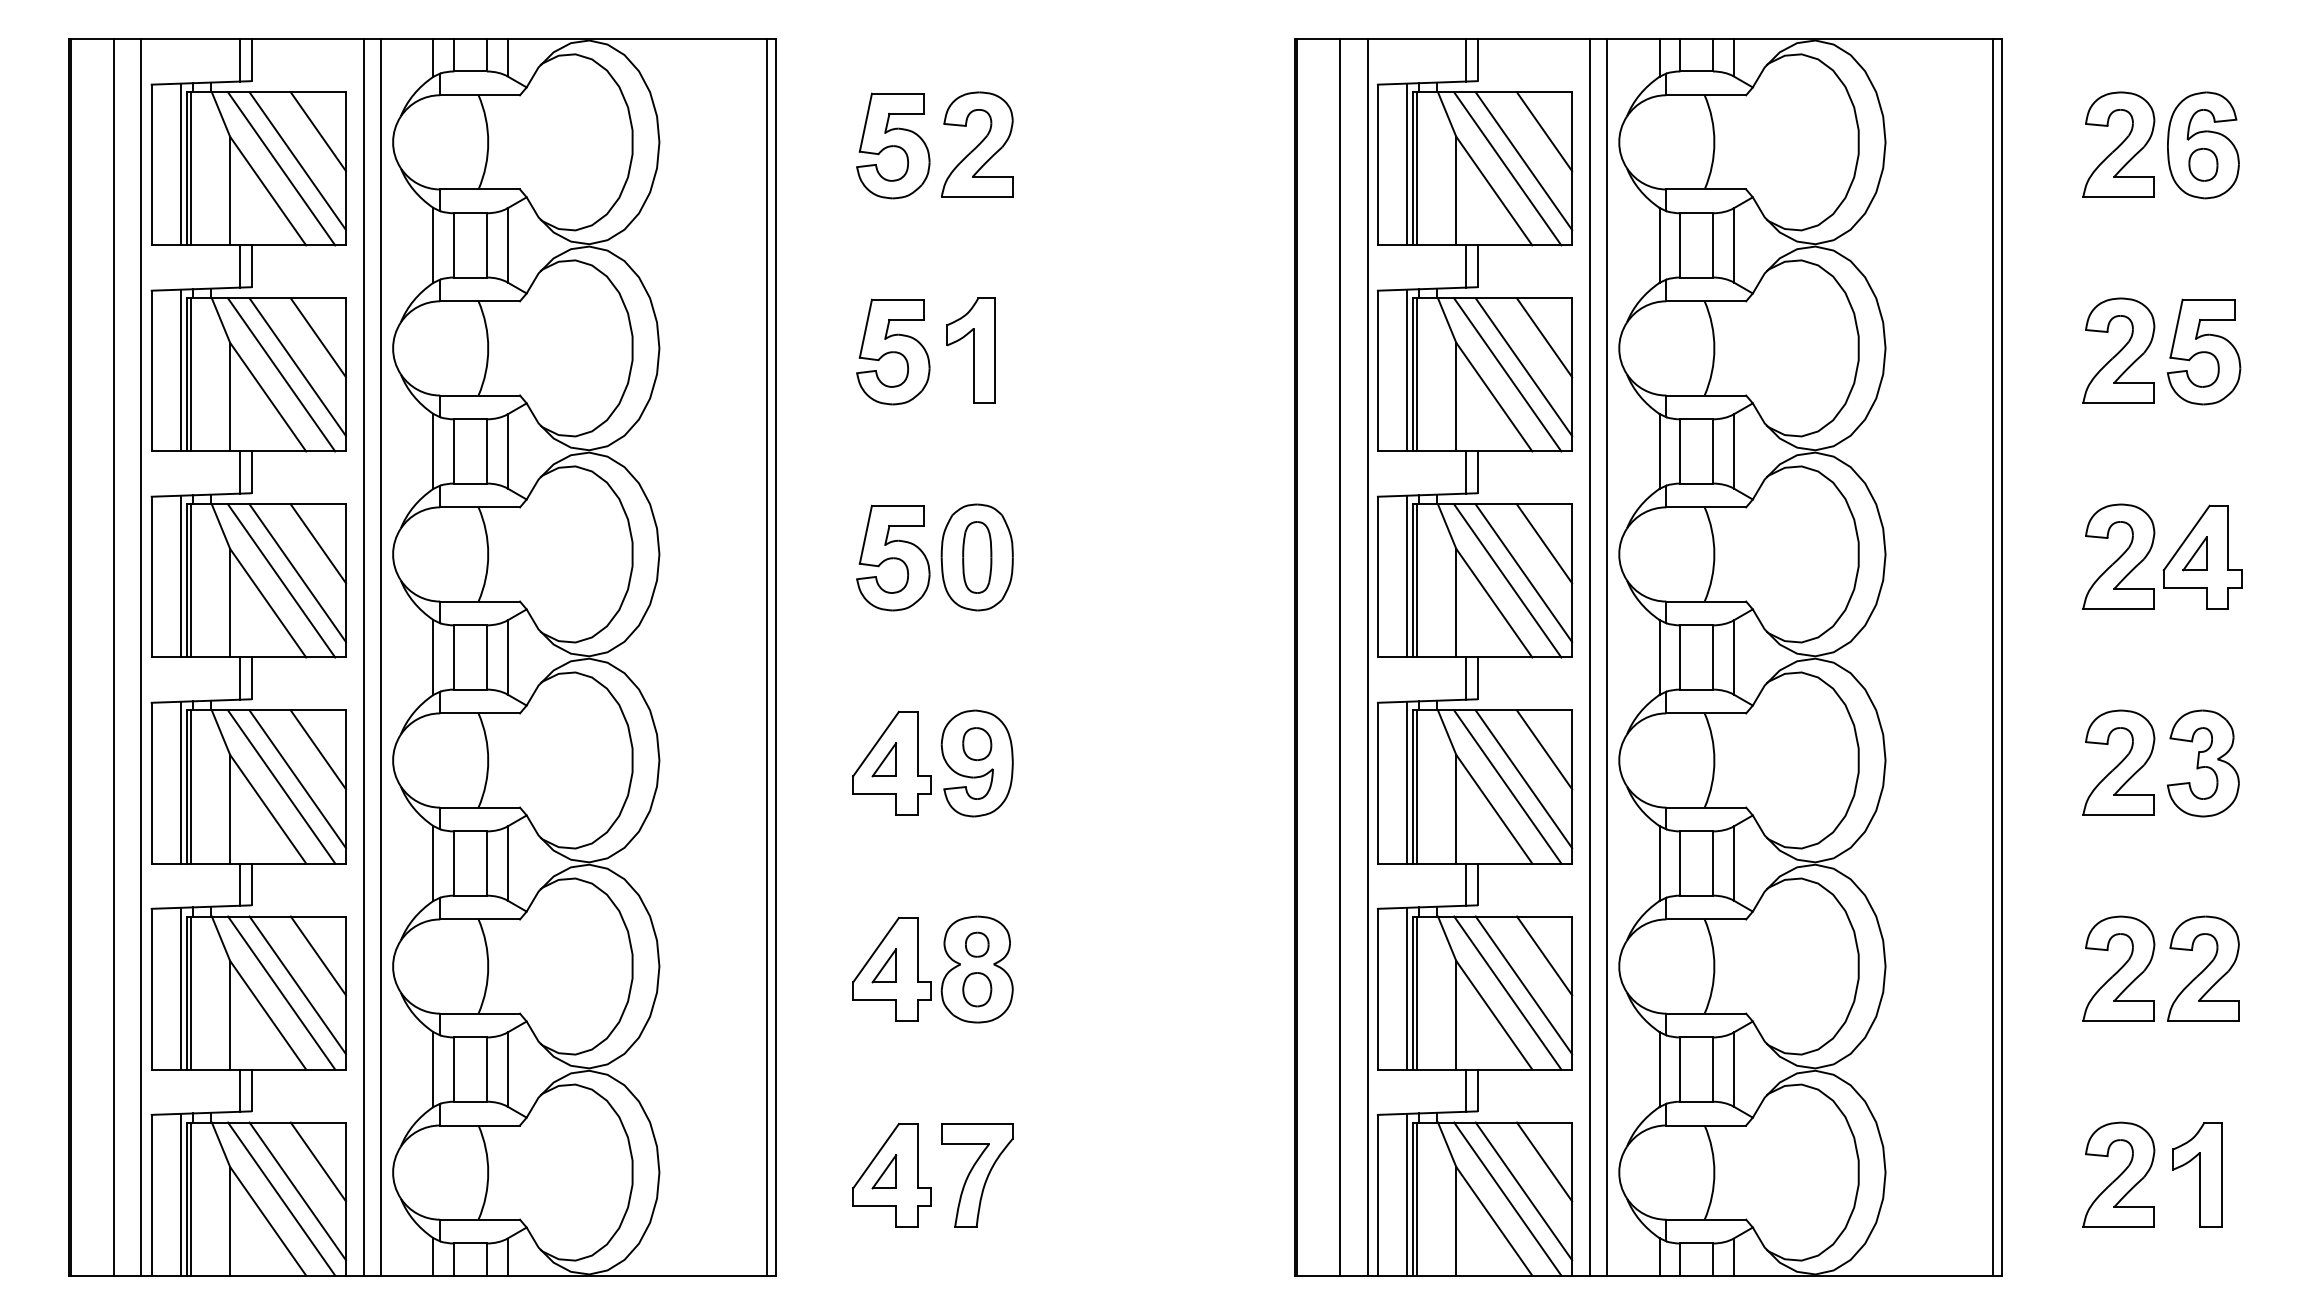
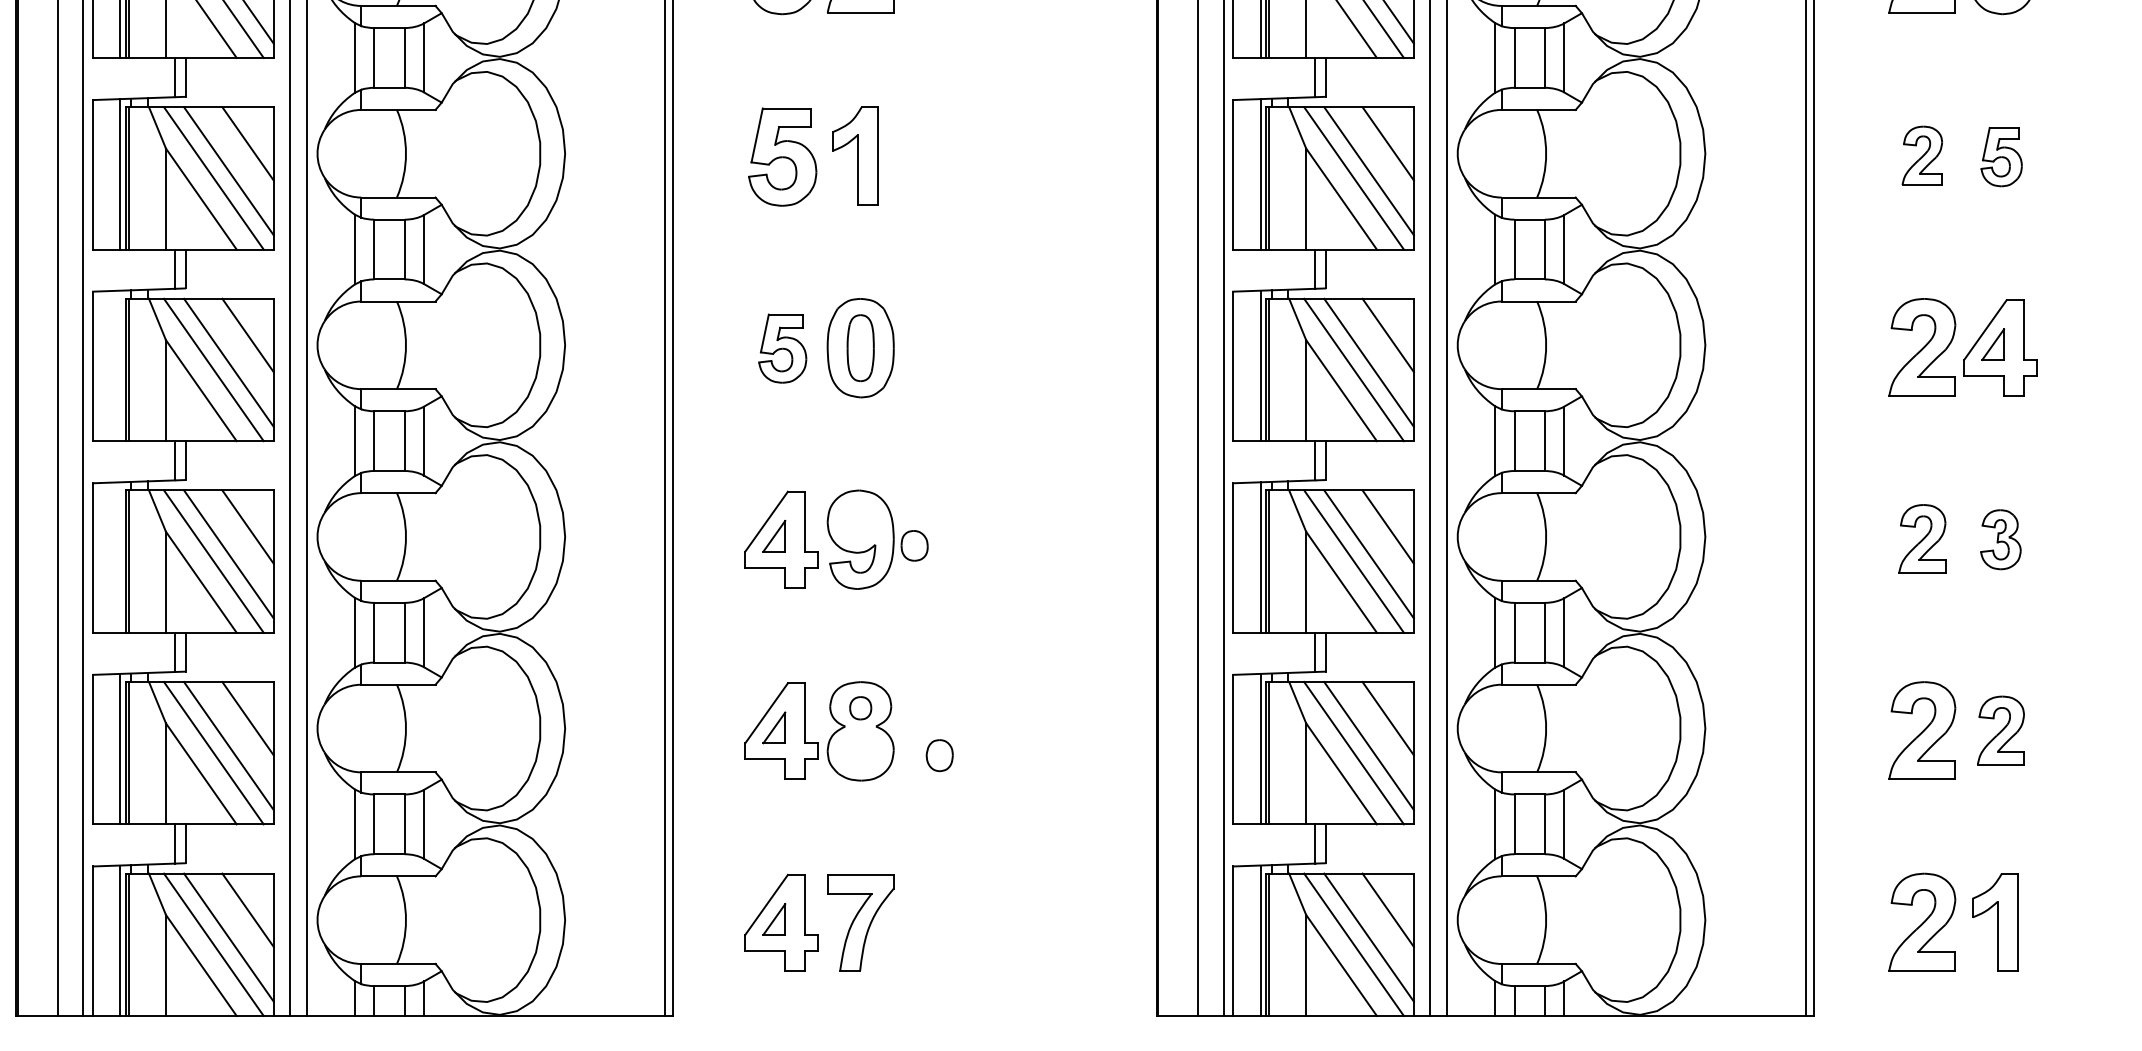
part: (2118, 350) -> (1921, 155), size x0.6
part: (2204, 351) -> (2001, 156), size x0.6
part: (893, 557) -> (782, 348), size x0.7
line: (181, 576) -> (120, 365), removed
part: (977, 744) -> (914, 546), moved
part: (2118, 762) -> (1921, 538), size x0.7
part: (2203, 763) -> (2001, 539), size x0.6
line: (181, 782) -> (120, 557), removed
part: (2203, 968) -> (2001, 730), size x0.7
part: (977, 989) -> (939, 755), moved

